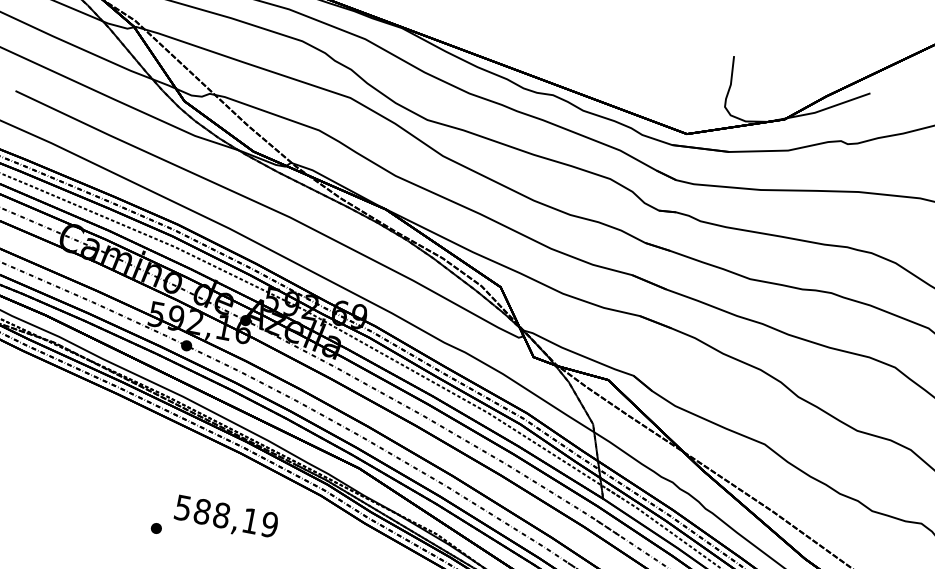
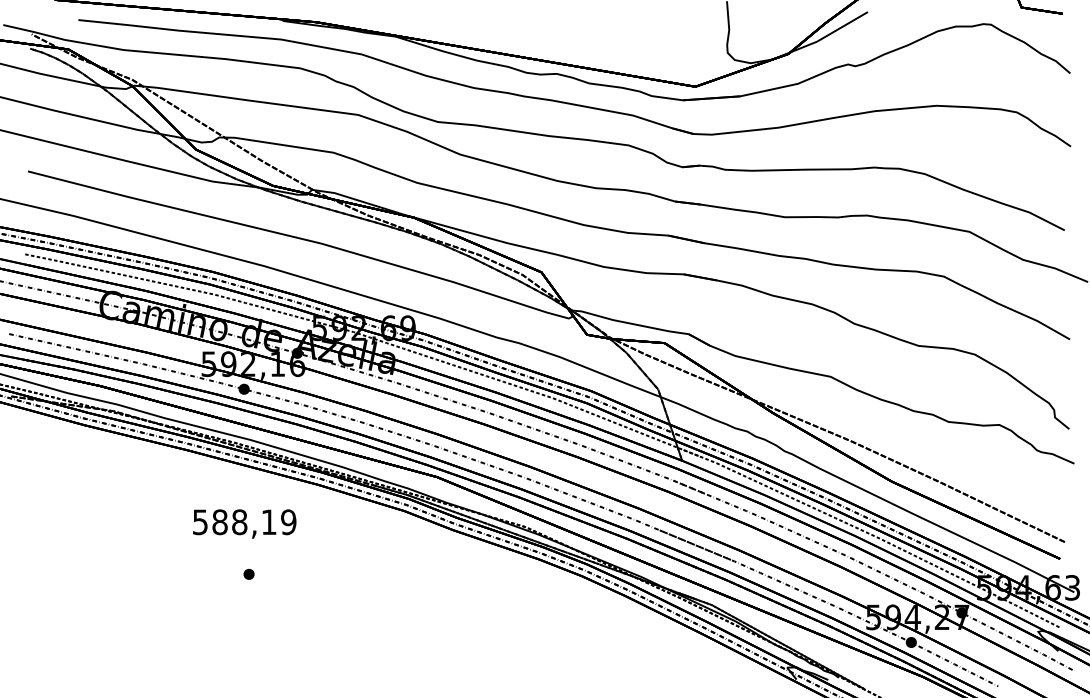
text: (226, 517) -> (244, 523), moved

